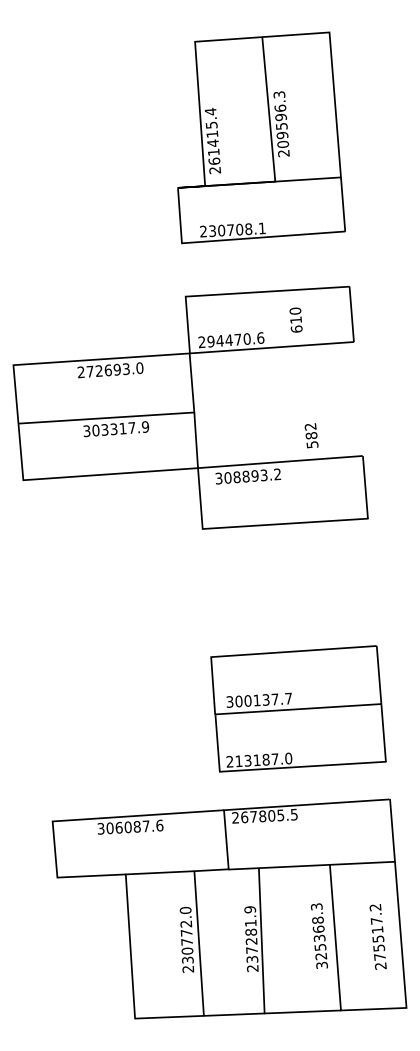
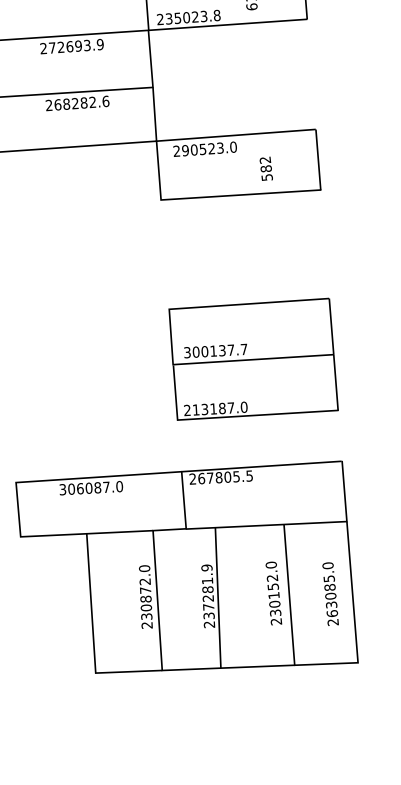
text: (235, 339) -> (192, 16), 294470.6 -> 235023.8
text: (139, 368) -> (100, 44), 272693.0 -> 272693.9
text: (116, 429) -> (77, 103), 303317.9 -> 268282.6
text: (311, 435) -> (266, 168), moved
text: (248, 476) -> (205, 149), 308893.2 -> 290523.0
text: (298, 708) -> (253, 358), moved
text: (159, 825) -> (119, 486), 306087.6 -> 306087.0
text: (377, 932) -> (329, 589), 275517.2 -> 263085.0
text: (319, 936) -> (273, 593), 325368.3 -> 230152.0
text: (186, 941) -> (145, 598), 230772.0 -> 230872.0

